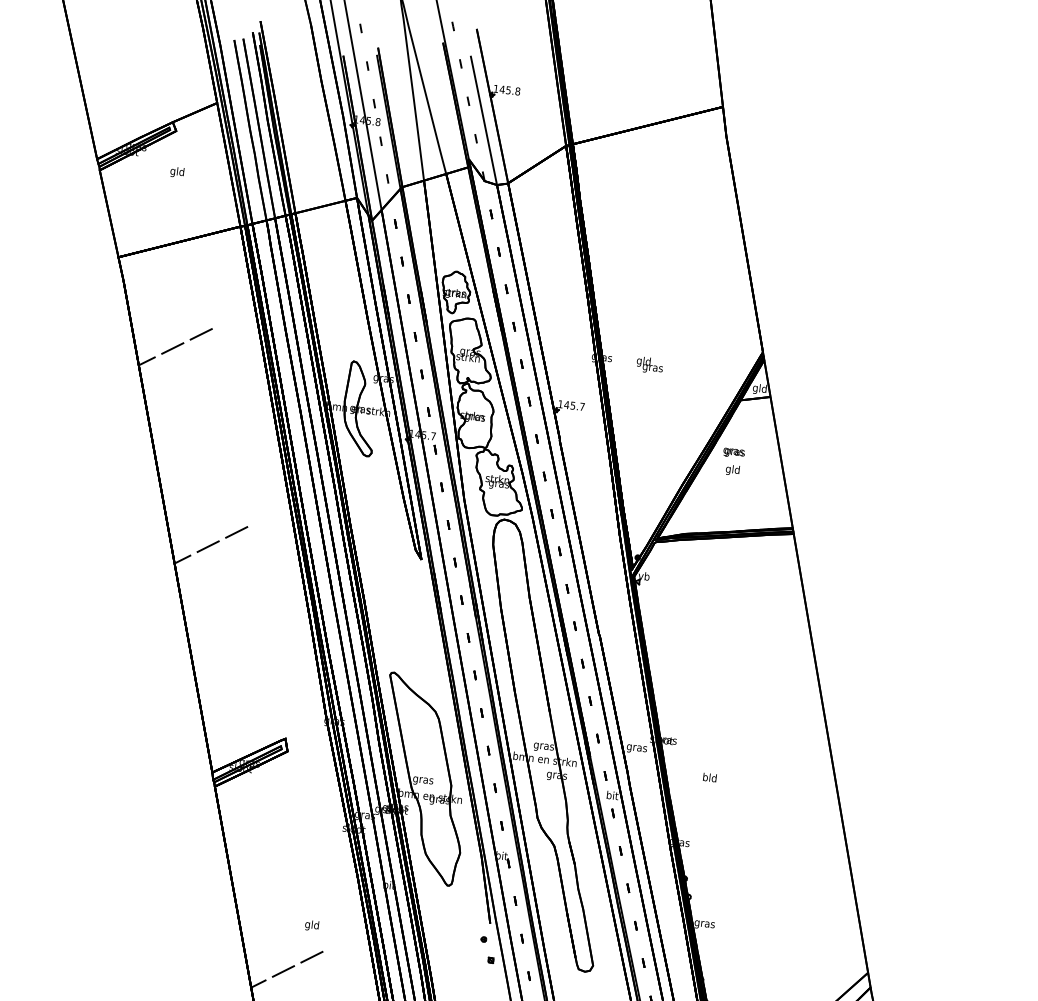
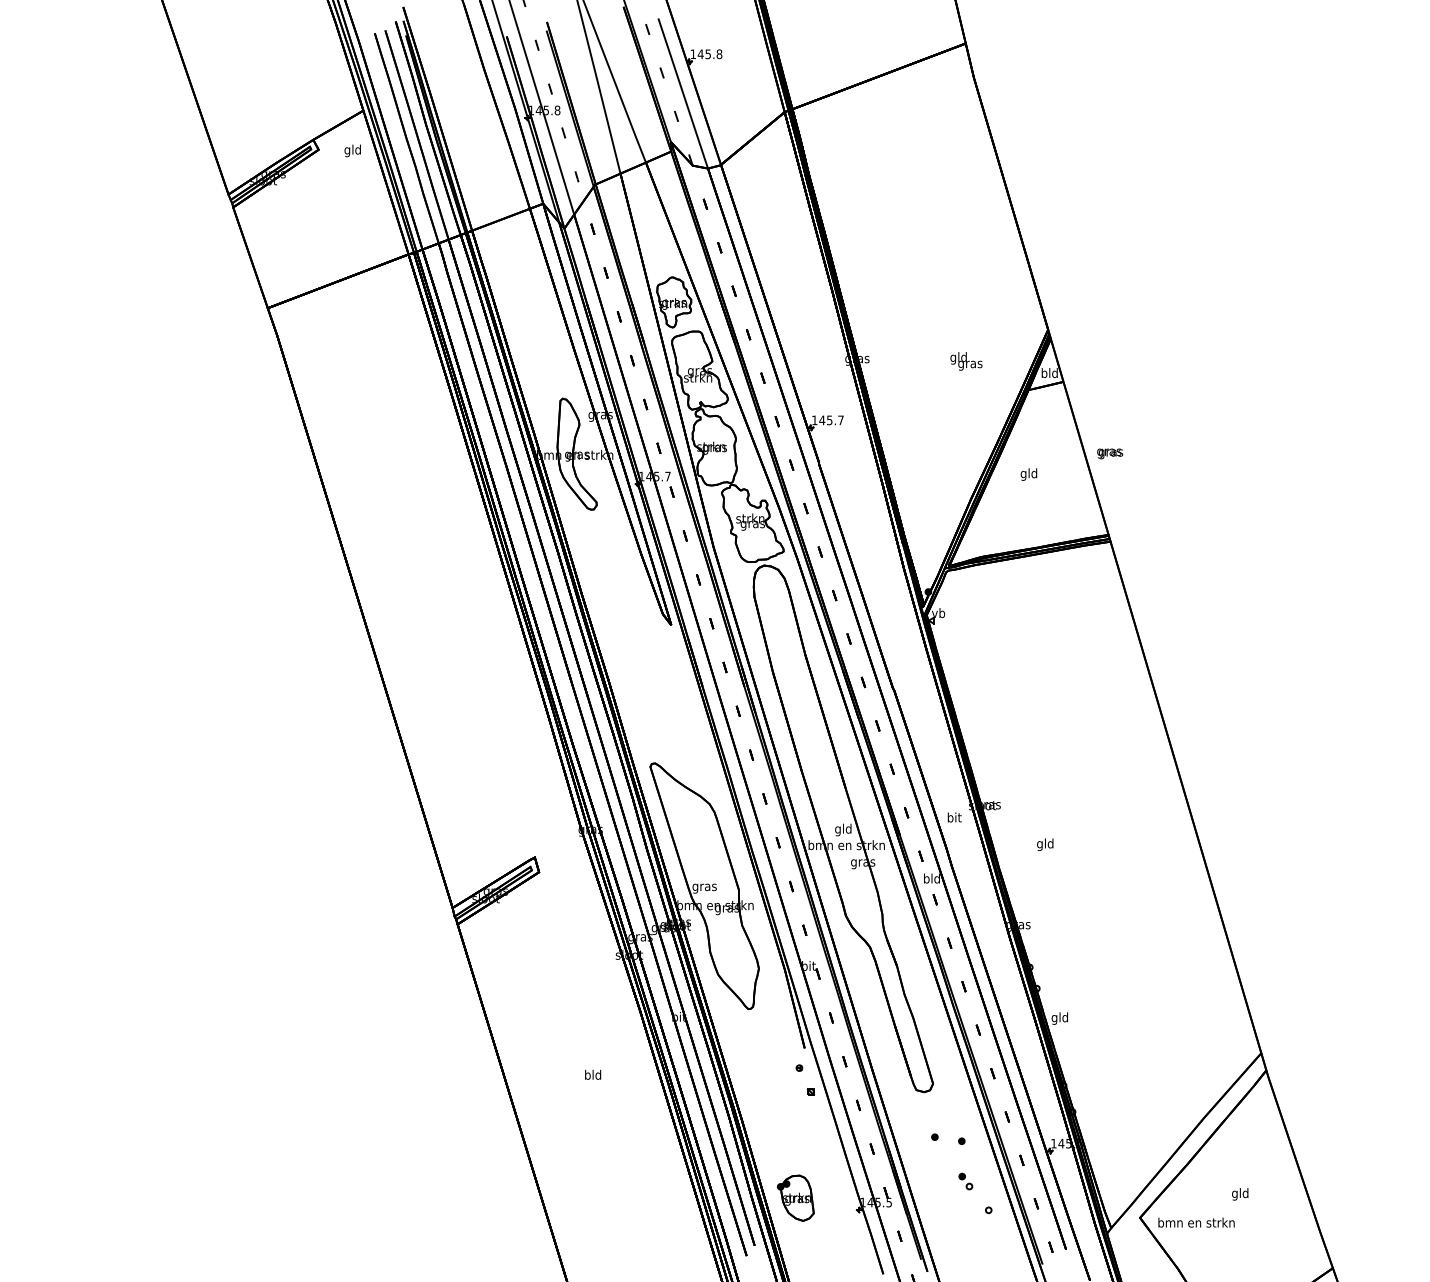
text: (177, 172) -> (352, 150), moved
line: (175, 346) -> (348, 406), removed
text: (649, 365) -> (966, 361), moved
text: (755, 388) -> (1044, 374), gld -> bld
text: (734, 452) -> (1110, 453), moved
line: (211, 545) -> (419, 637), removed
text: (544, 746) -> (843, 829), gras -> gld
text: (637, 747) -> (954, 818), gras -> bit
text: (705, 778) -> (1040, 844), bld -> gld
text: (612, 795) -> (931, 878), bit -> bld
text: (307, 924) -> (587, 1075), gld -> bld
text: (705, 924) -> (1060, 1018), gras -> gld
line: (287, 969) -> (569, 1131), removed

